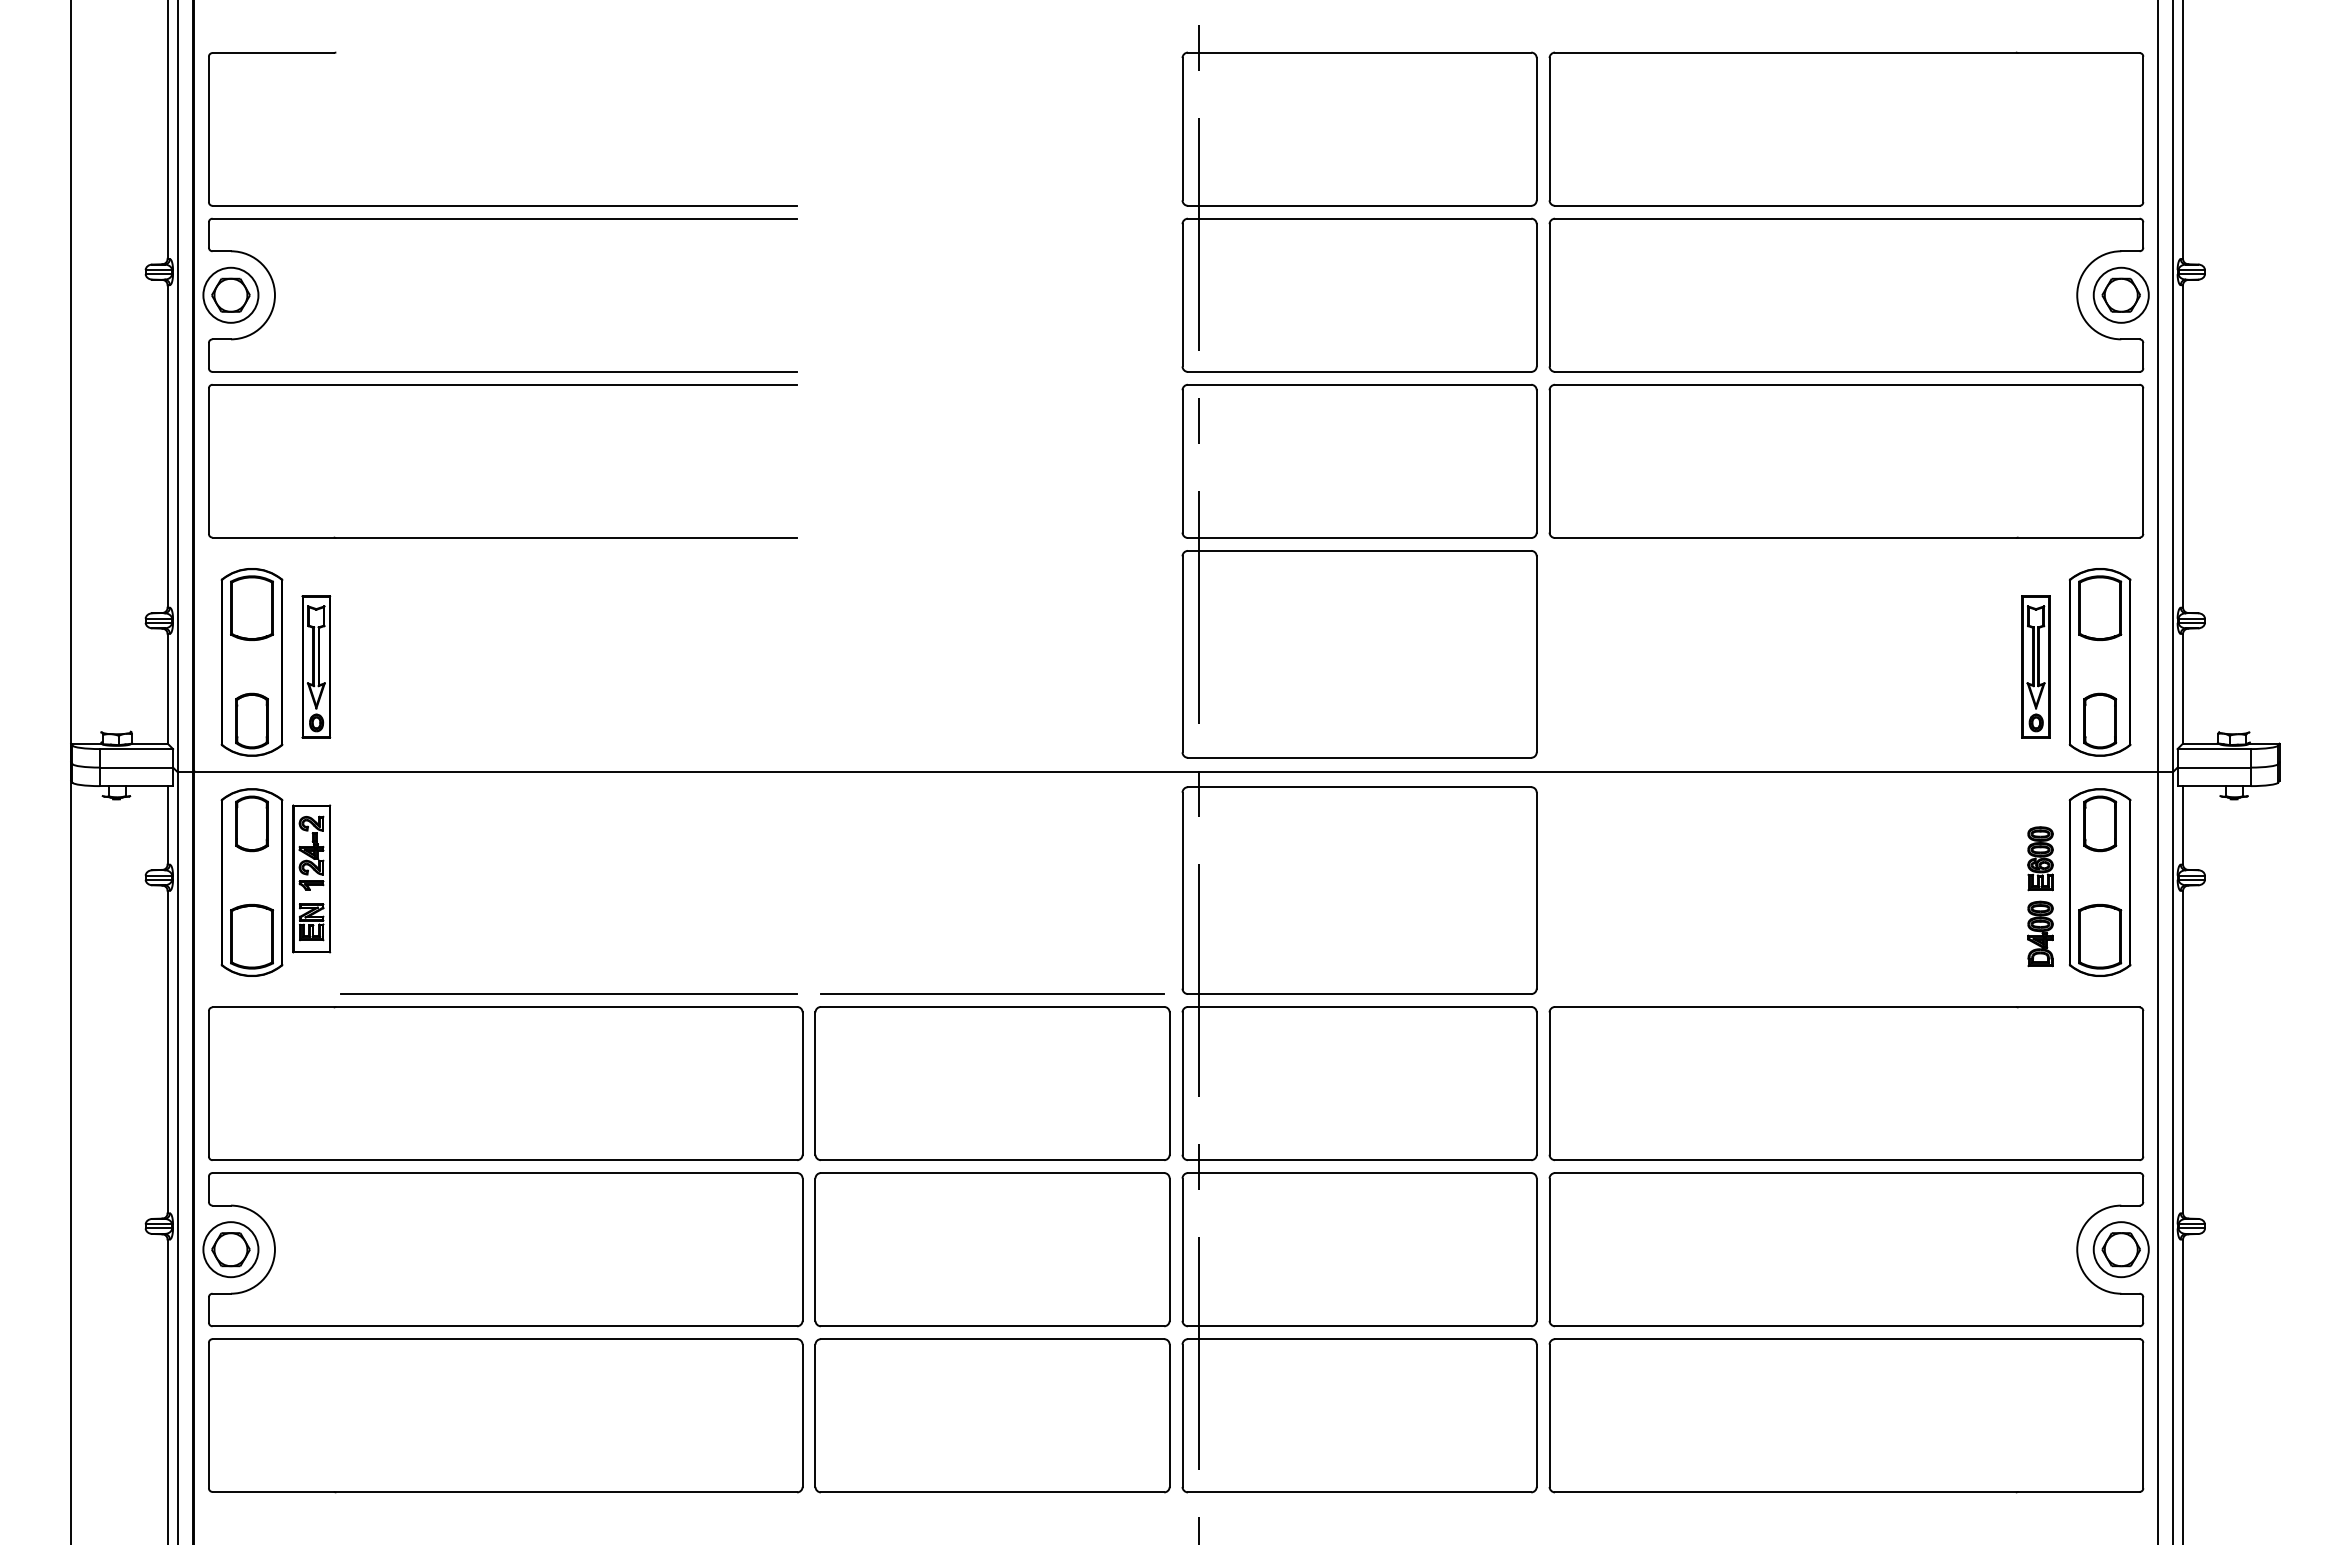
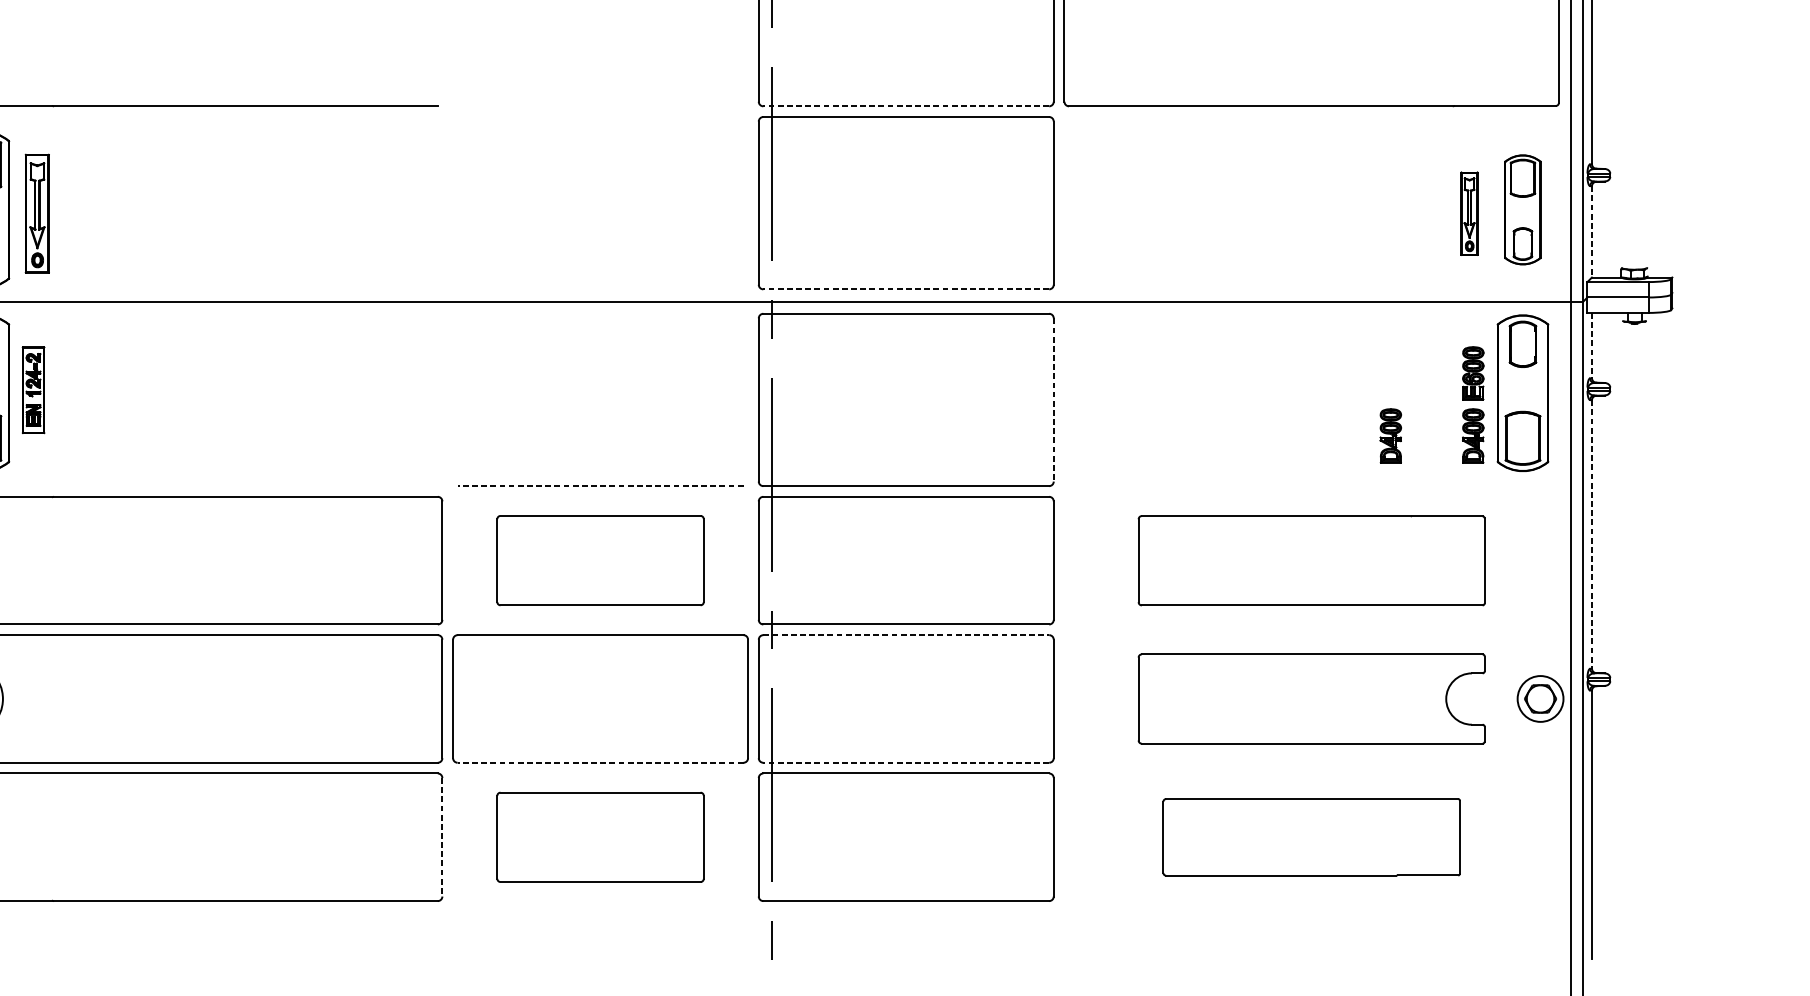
line: (1359, 538) -> (906, 106), solid -> dashed
part: (2099, 662) -> (1522, 209), size x0.7
part: (2035, 666) -> (1469, 213), size x0.7
line: (2182, 688) -> (1591, 231), solid -> dashed
line: (1359, 757) -> (906, 289), solid -> dashed
line: (2182, 825) -> (1591, 345), solid -> dashed
part: (311, 878) -> (33, 389), size x0.7
line: (1536, 890) -> (1053, 399), solid -> dashed
part: (1941, 933) -> (1390, 435), added
line: (569, 994) -> (248, 486), removed
line: (992, 994) -> (600, 486), solid -> dashed
line: (2182, 1052) -> (1591, 534), solid -> dashed
part: (992, 1083) -> (600, 560), size x0.7
part: (1846, 1083) -> (1311, 560), size x0.7
line: (1359, 1173) -> (906, 635), solid -> dashed
part: (1846, 1249) -> (1311, 698), size x0.7
line: (992, 1326) -> (600, 762), solid -> dashed
line: (1359, 1326) -> (906, 762), solid -> dashed
part: (992, 1415) -> (600, 837), size x0.7
part: (1846, 1415) -> (1311, 837), size x0.6
line: (802, 1416) -> (442, 837), solid -> dashed

